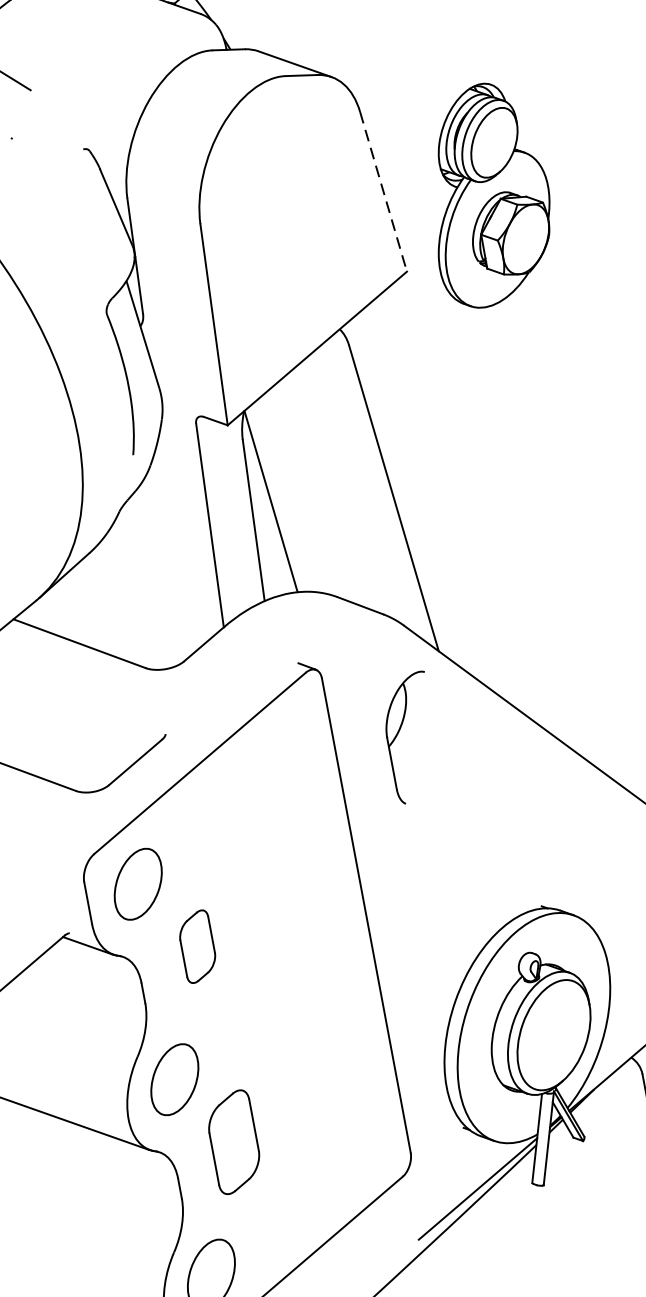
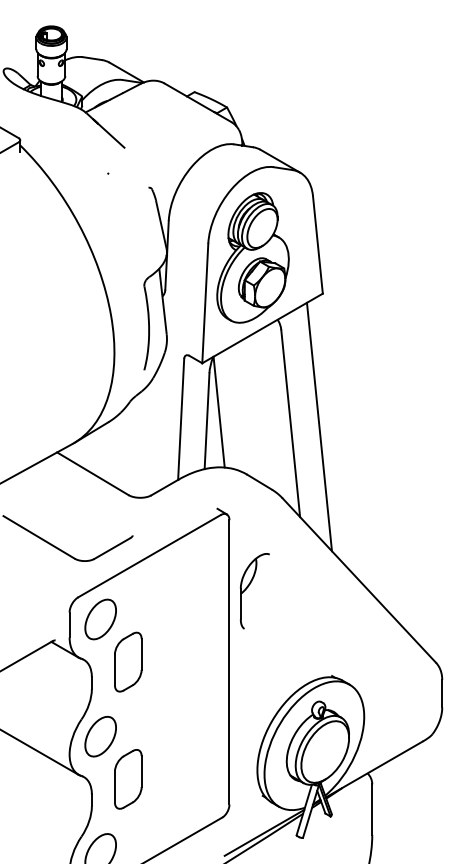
line: (383, 193) -> (317, 245), dashed -> solid
part: (486, 194) -> (252, 257), moved
line: (441, 494) -> (318, 426), added
part: (401, 731) -> (249, 586), moved
part: (197, 945) -> (128, 661), size x1.43

